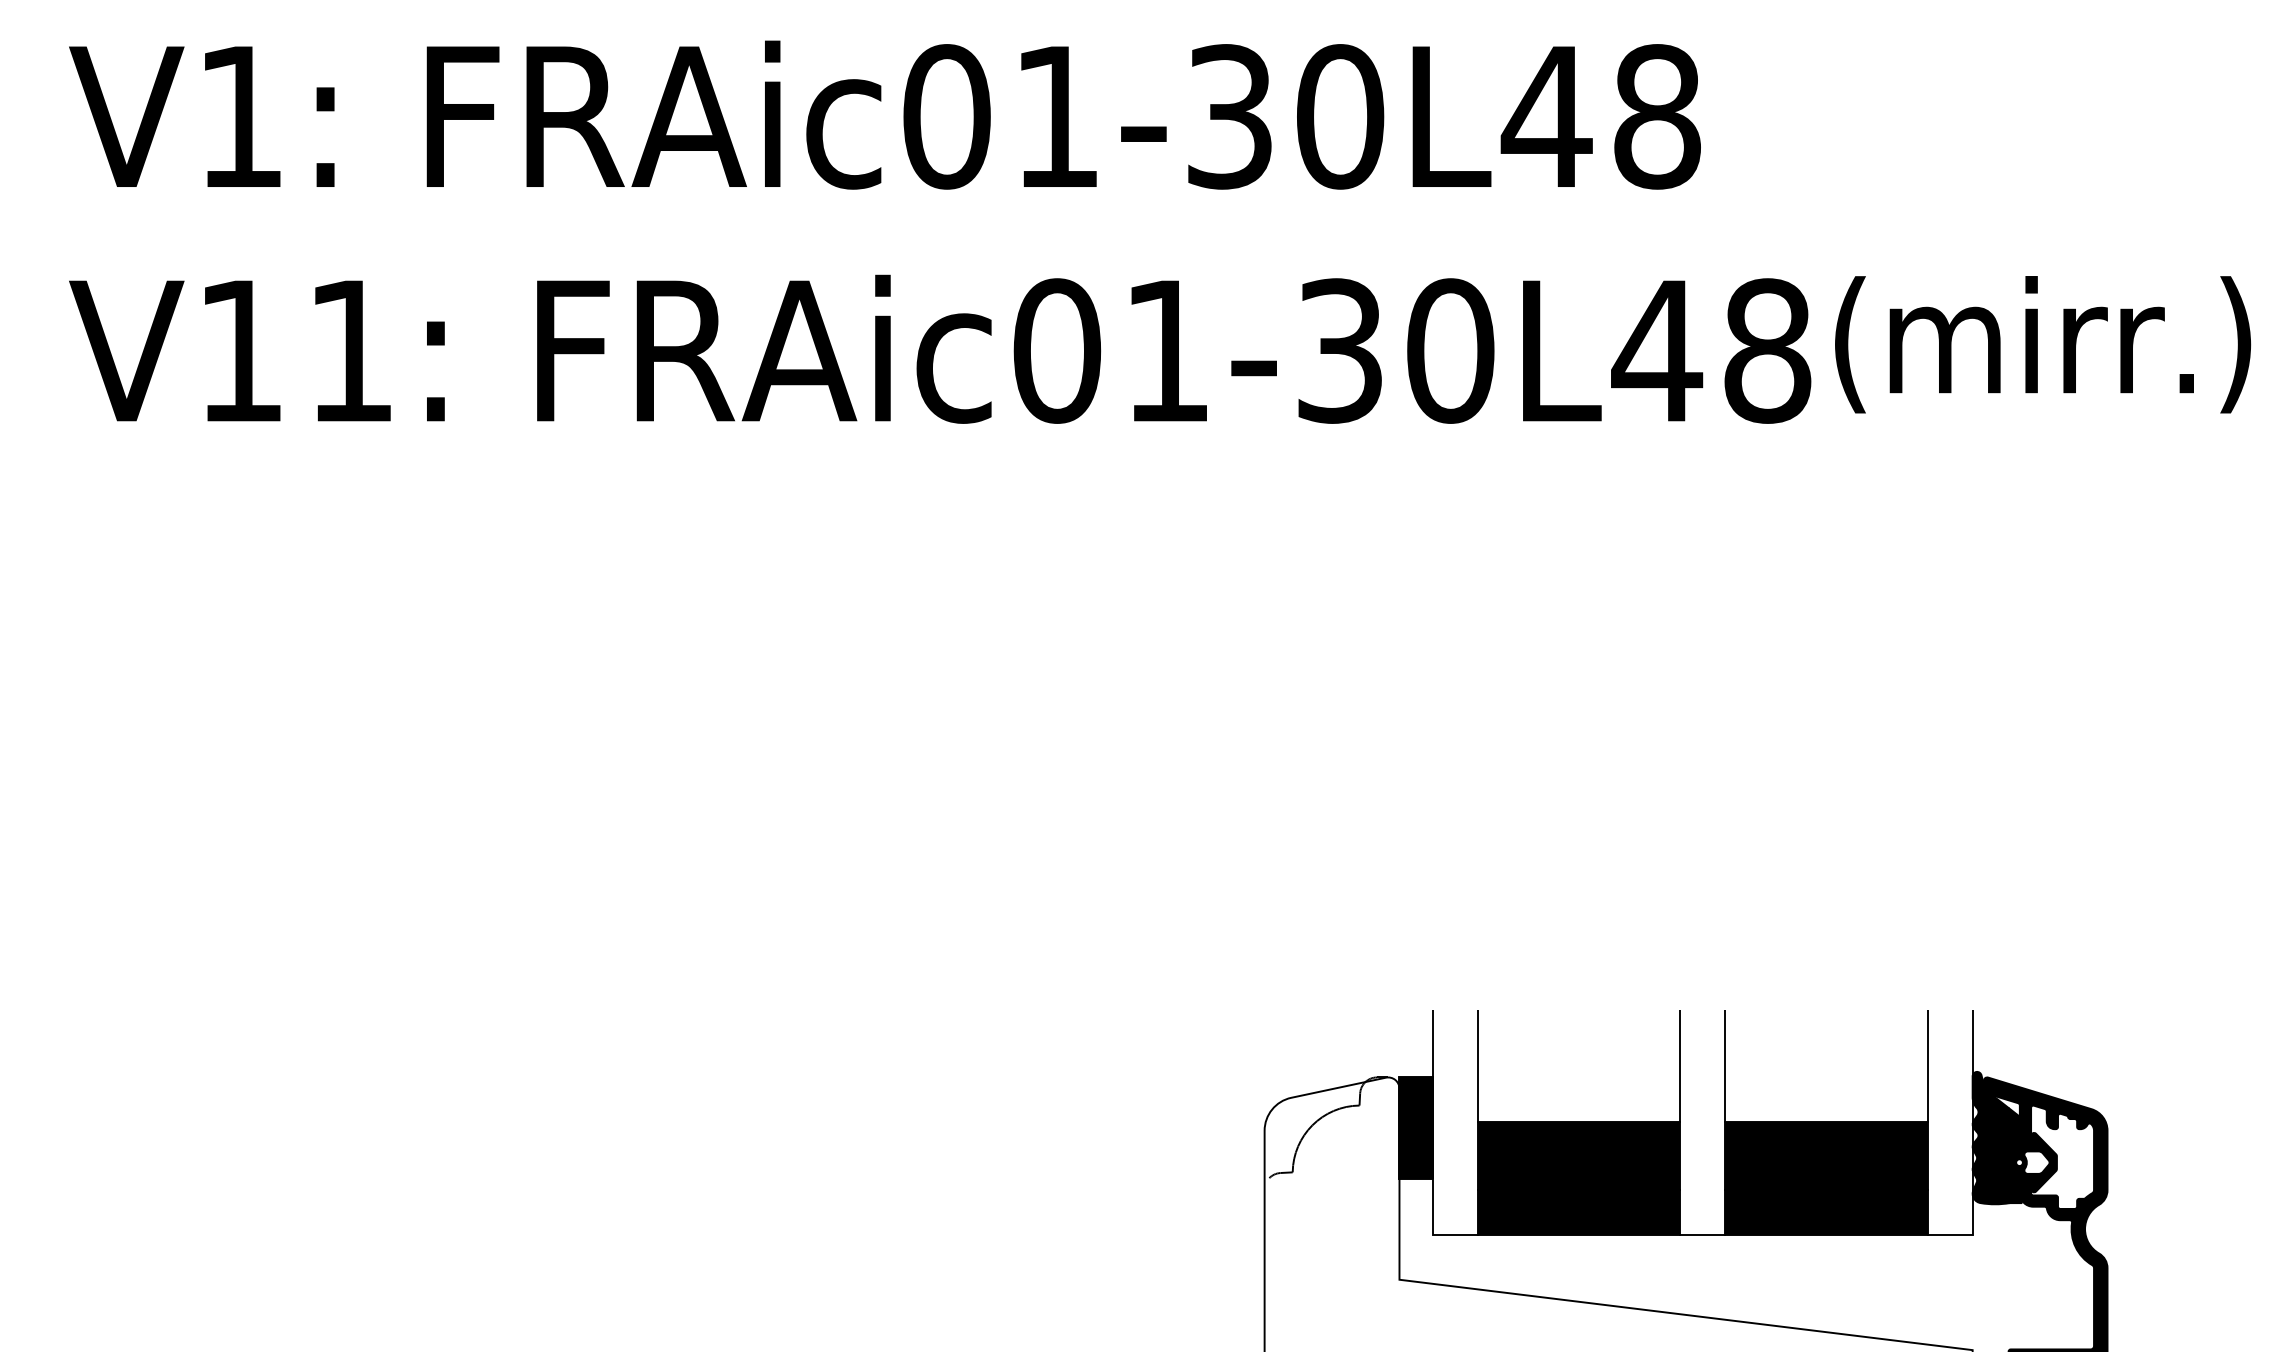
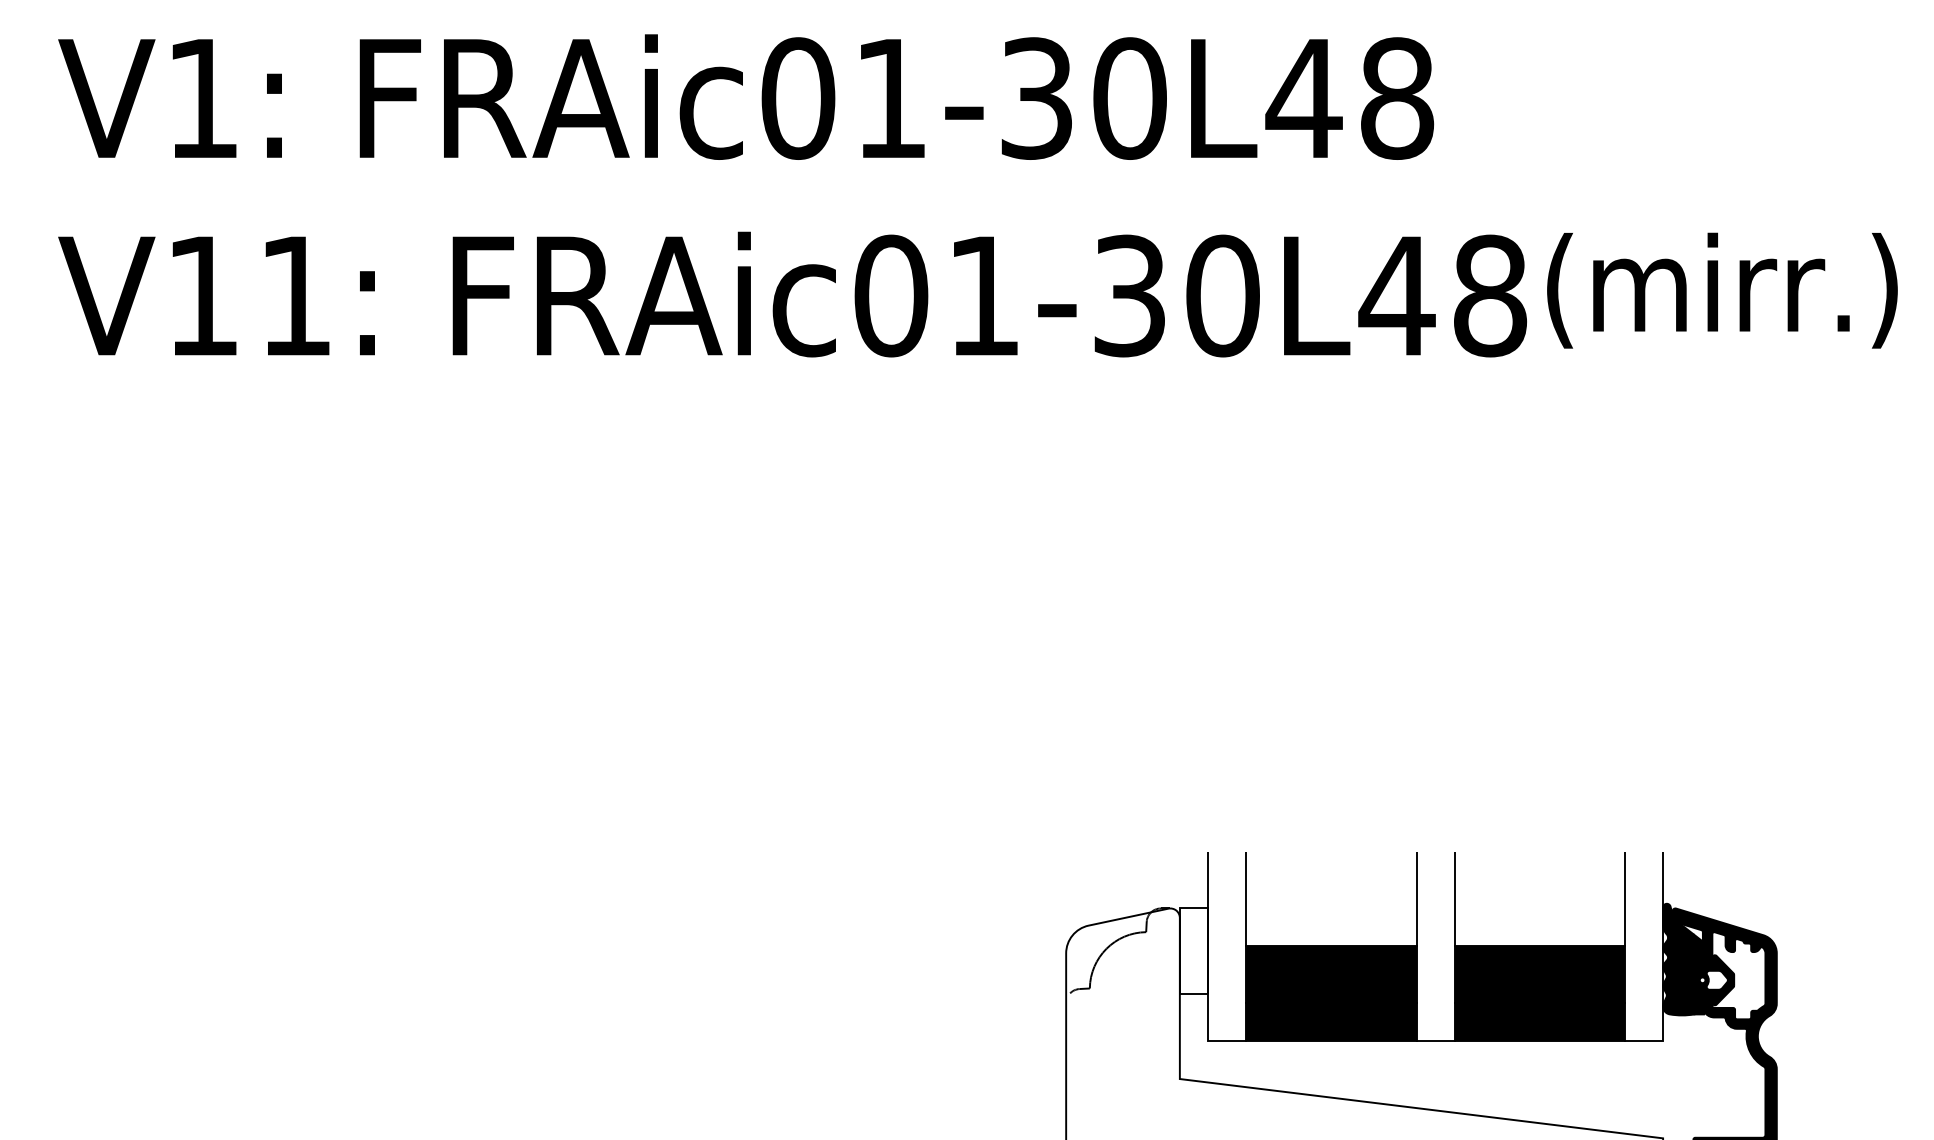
fill: (1416, 1127) -> (1194, 950), removed

